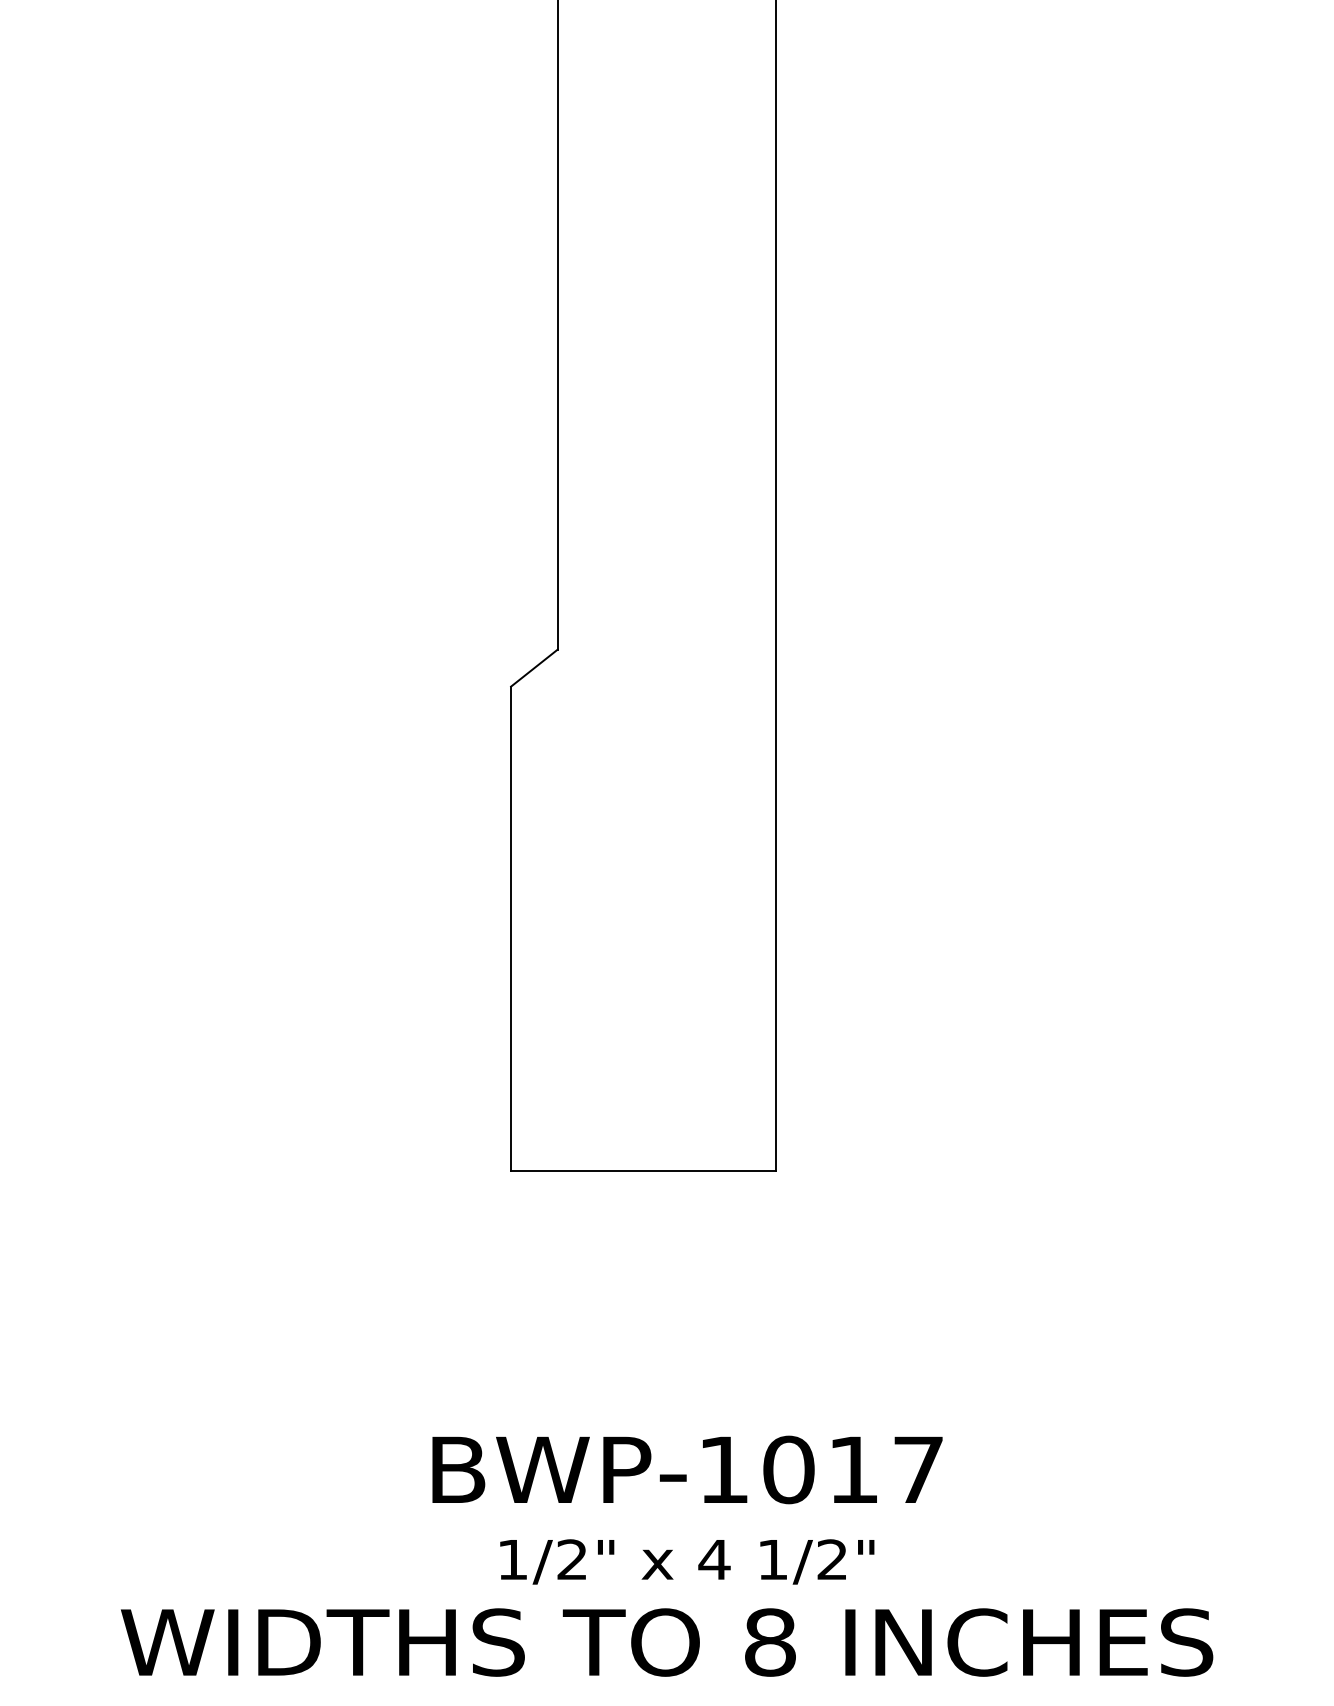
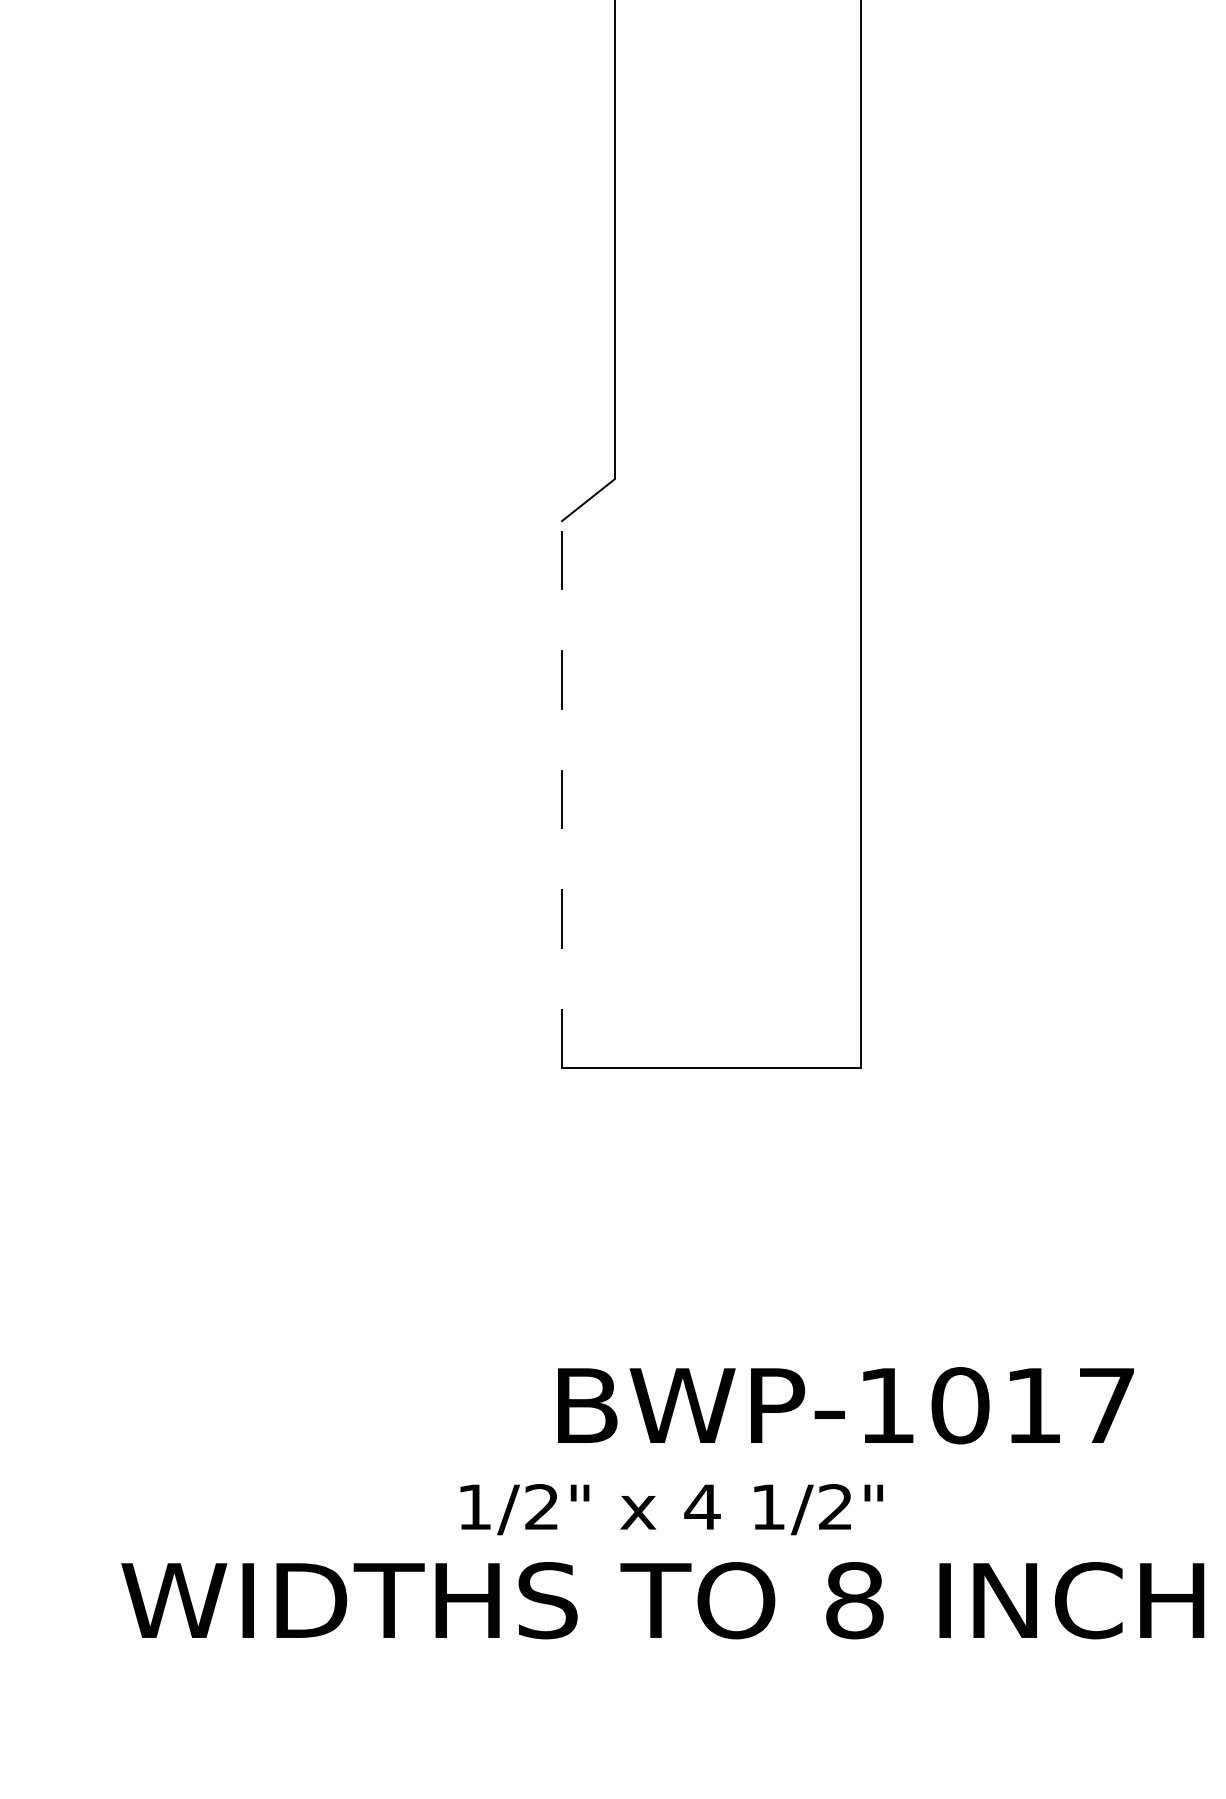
line: (511, 928) -> (562, 794), solid -> dashed
text: (687, 1469) -> (845, 1405), moved
text: (687, 1561) -> (672, 1509), moved

